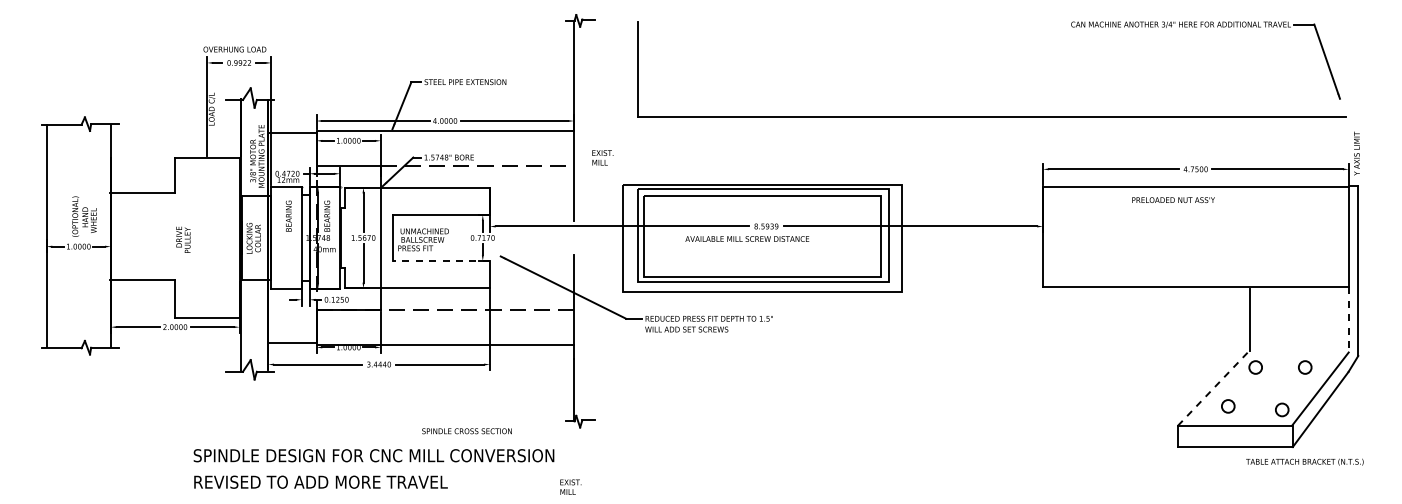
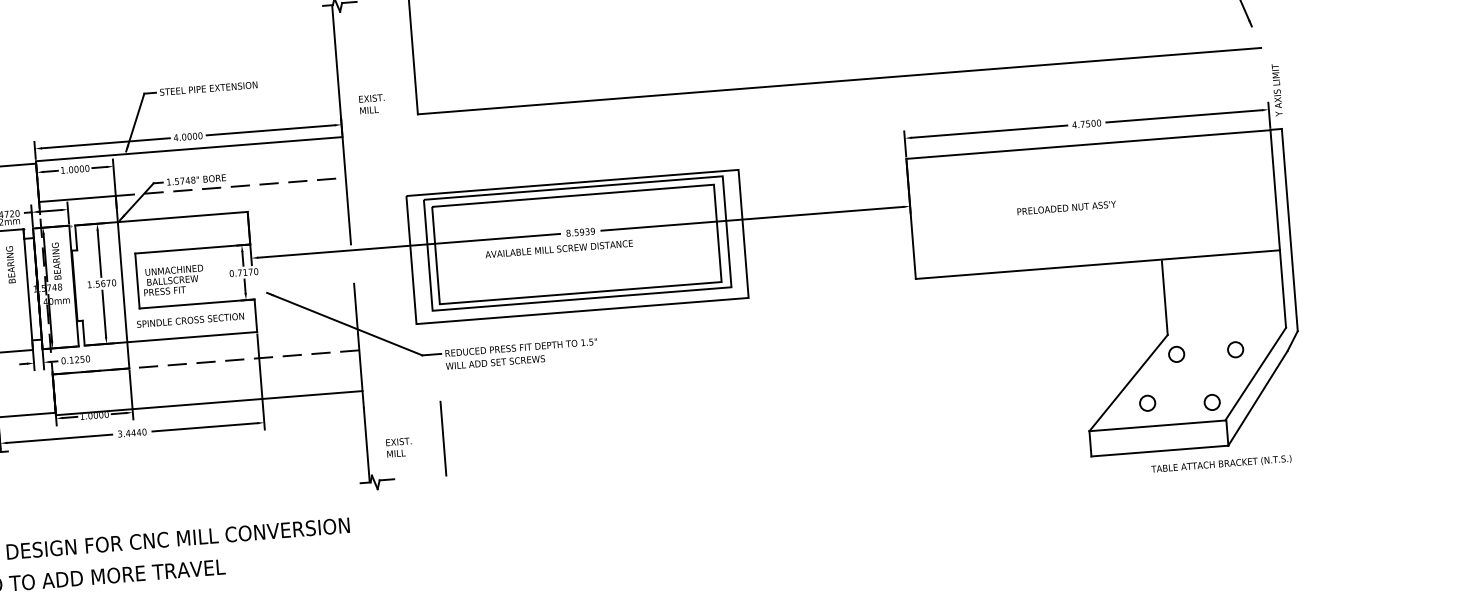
text: (602, 157) -> (371, 103), moved
text: (1173, 200) -> (1066, 208), moved
line: (441, 261) -> (196, 304), dashed -> solid
line: (1348, 319) -> (1282, 288), dashed -> solid
line: (1213, 388) -> (1128, 383), dashed -> solid
line: (638, 389) -> (443, 438), added
text: (466, 431) -> (189, 320), moved
text: (1304, 461) -> (1220, 463), moved
text: (570, 486) -> (398, 446), moved

